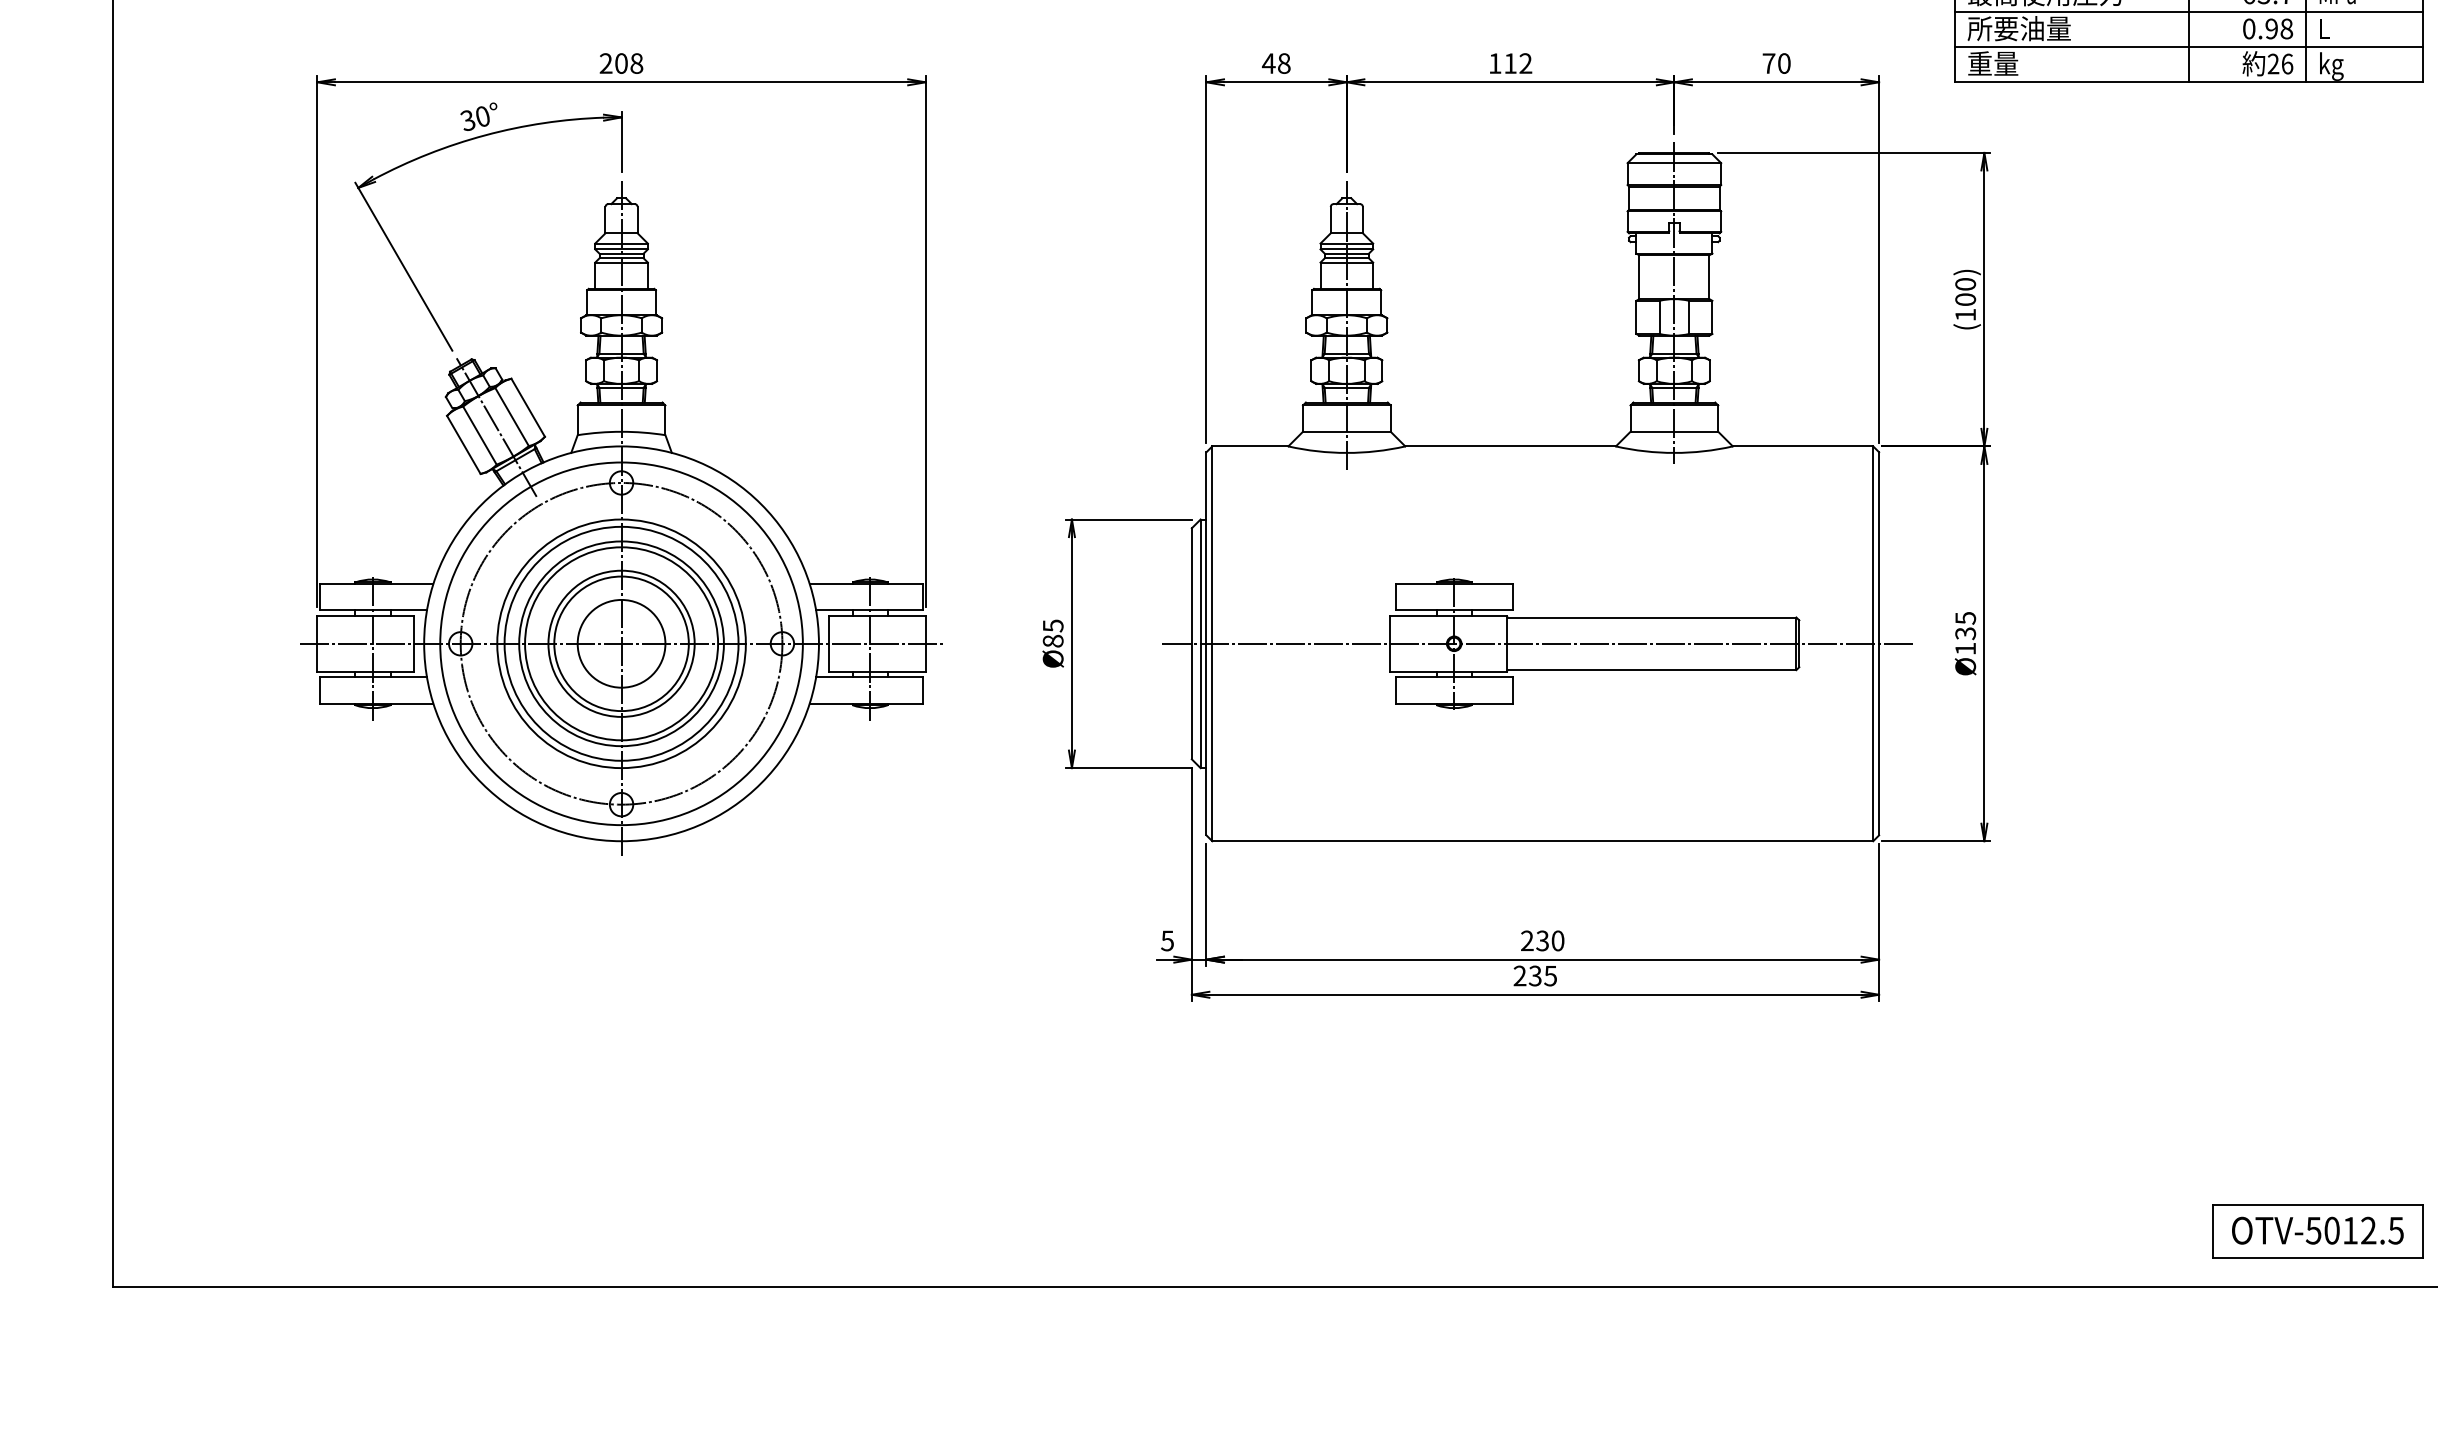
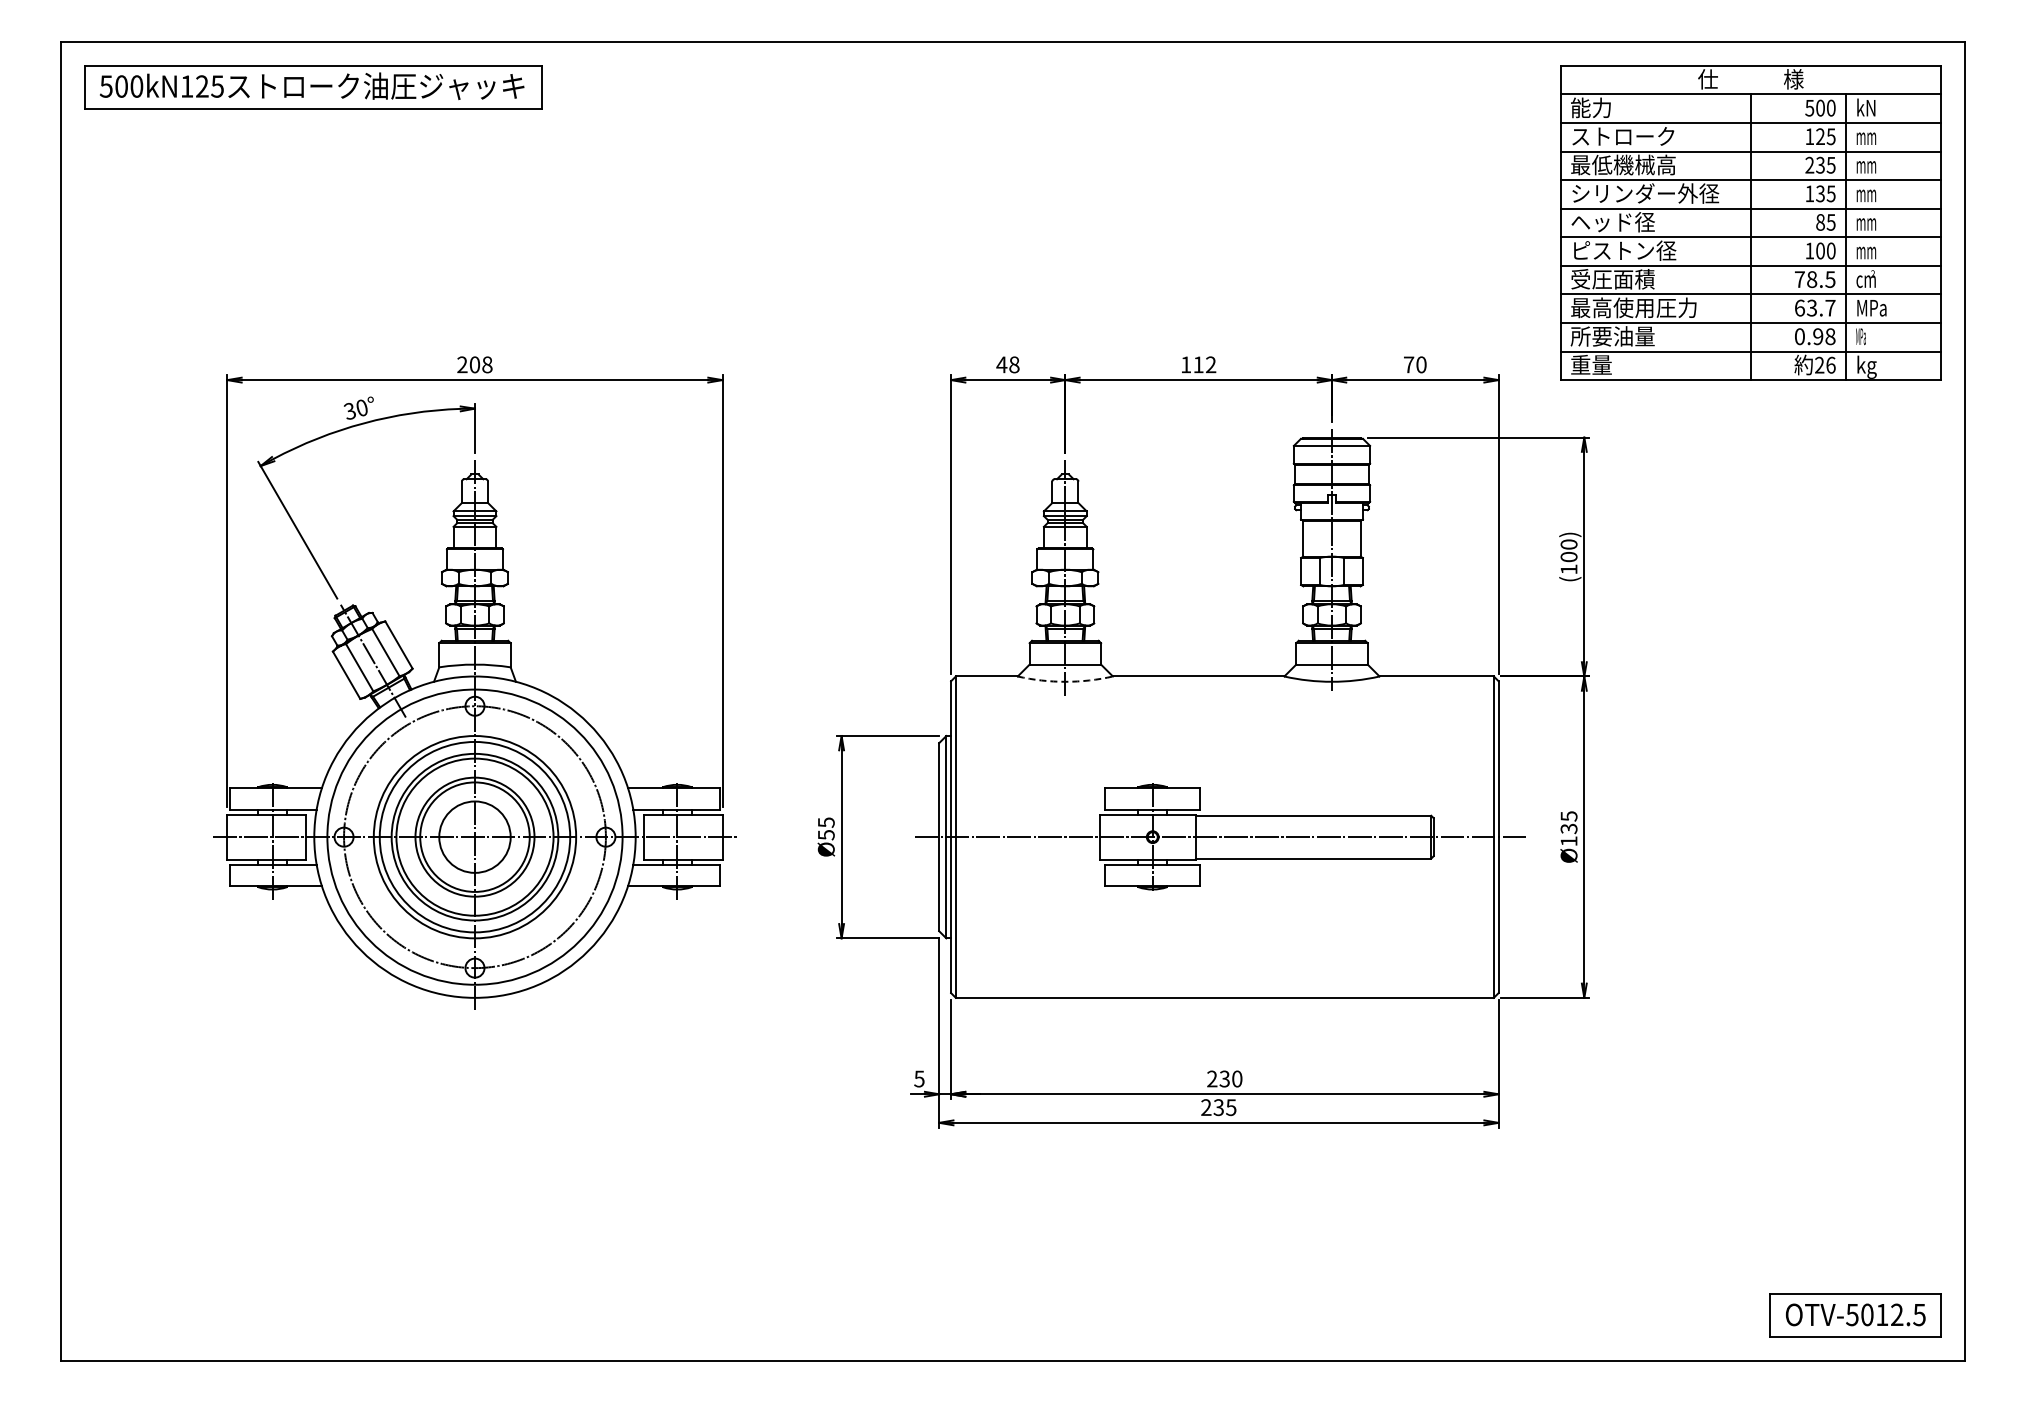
text: (2323, 28) -> (1860, 336), L -> MPa
arc: (1347, 452) -> (1065, 681), solid -> dashed
text: (1053, 640) -> (826, 834), Ø85 -> Ø55

